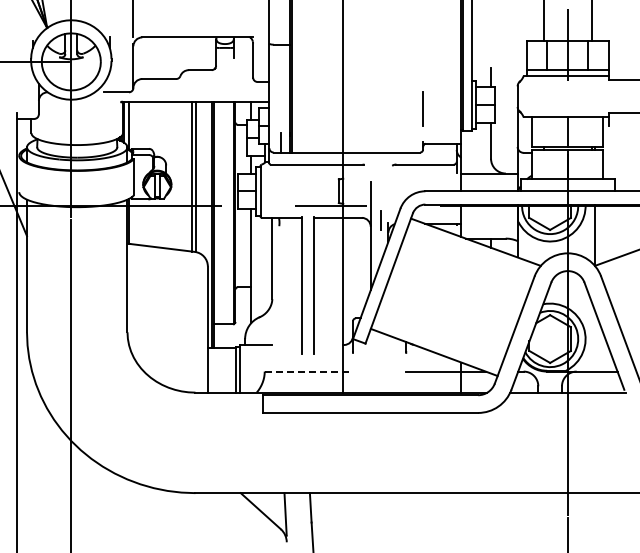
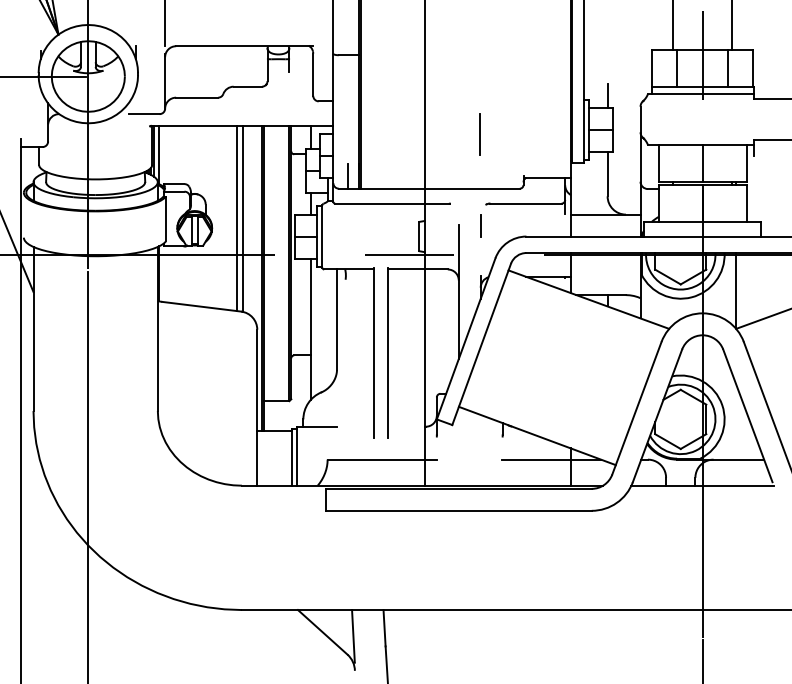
line: (422, 108) -> (479, 134), moved
line: (380, 220) -> (479, 225), moved
line: (309, 371) -> (383, 459), dashed -> solid

